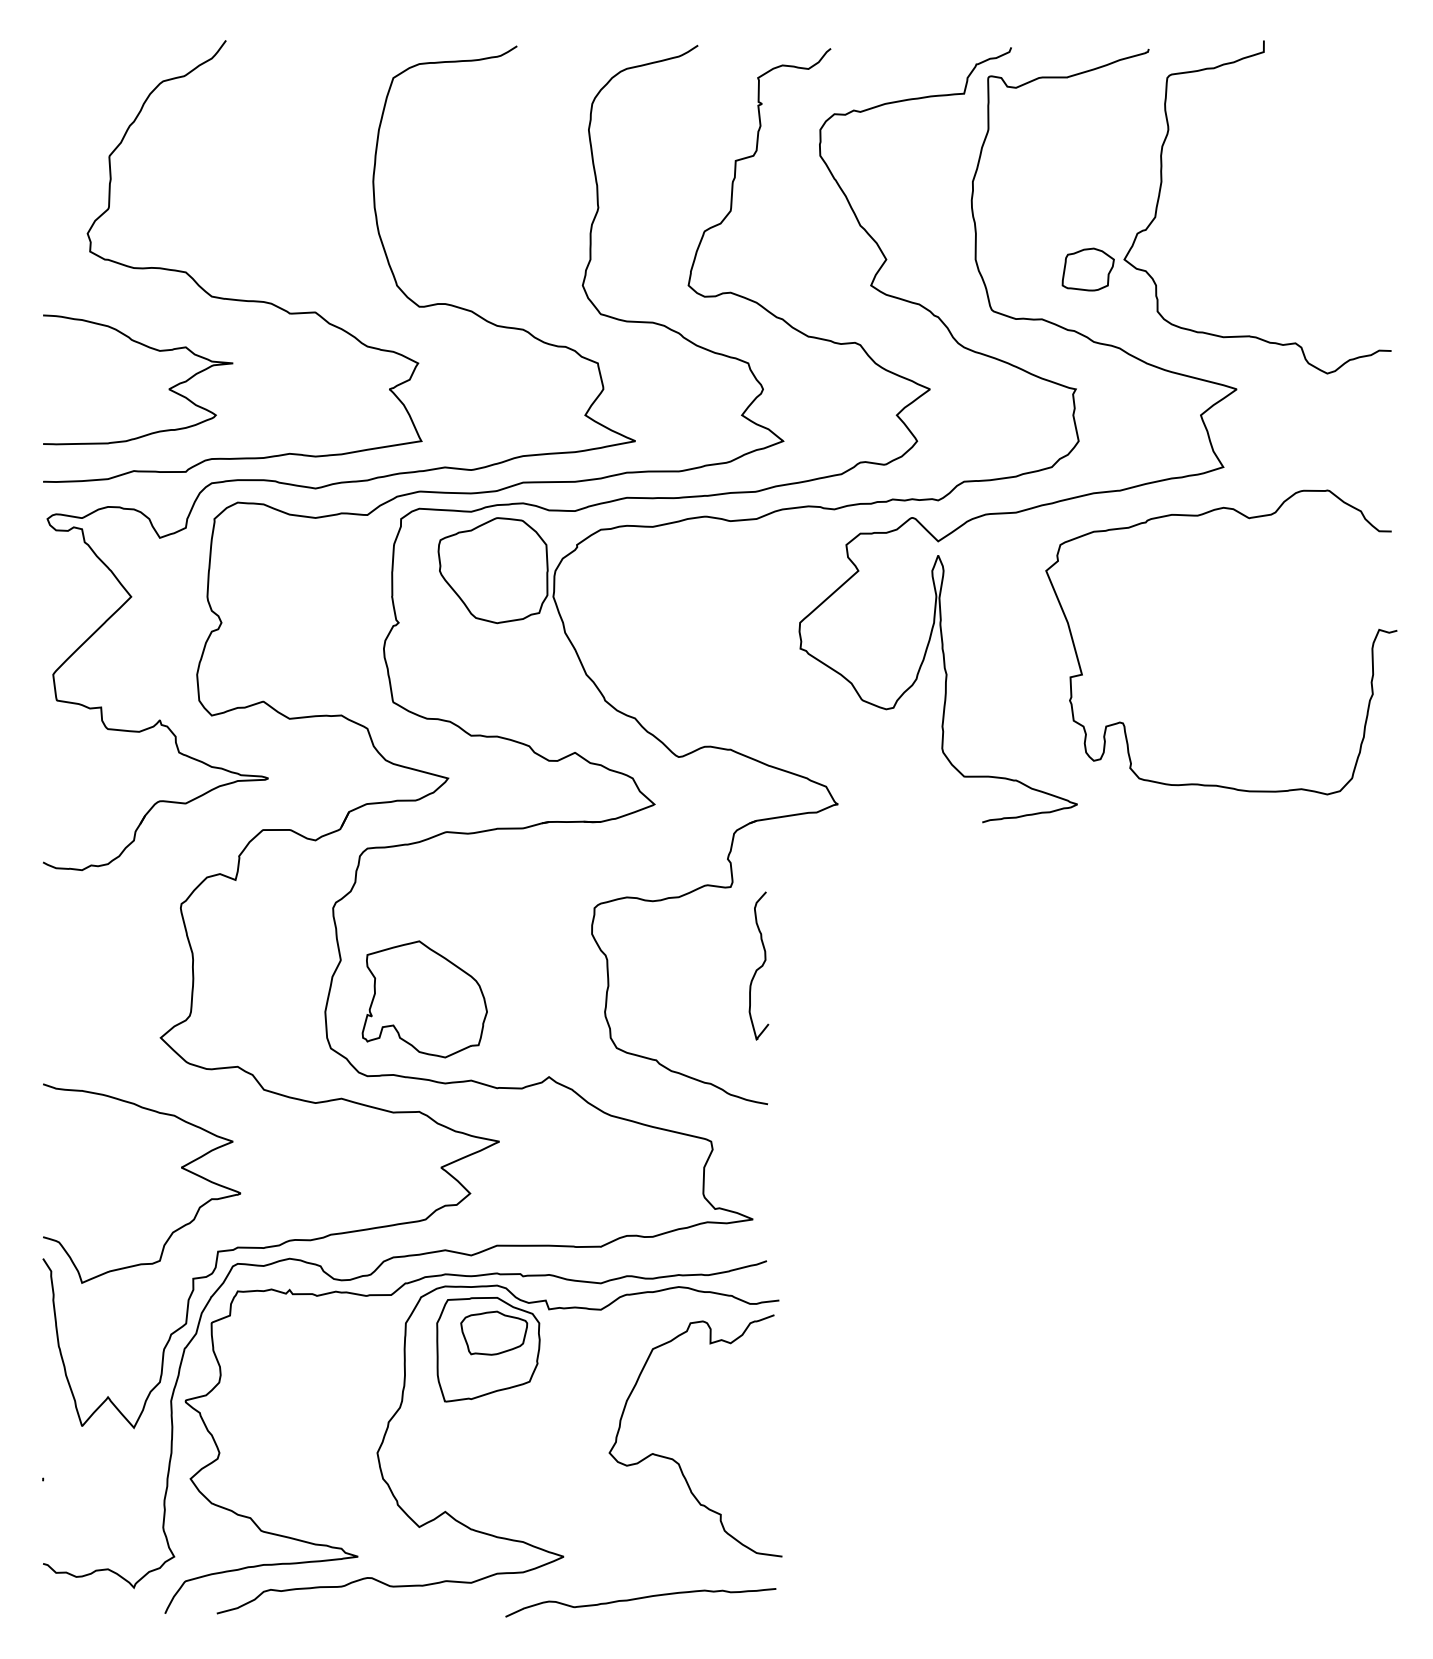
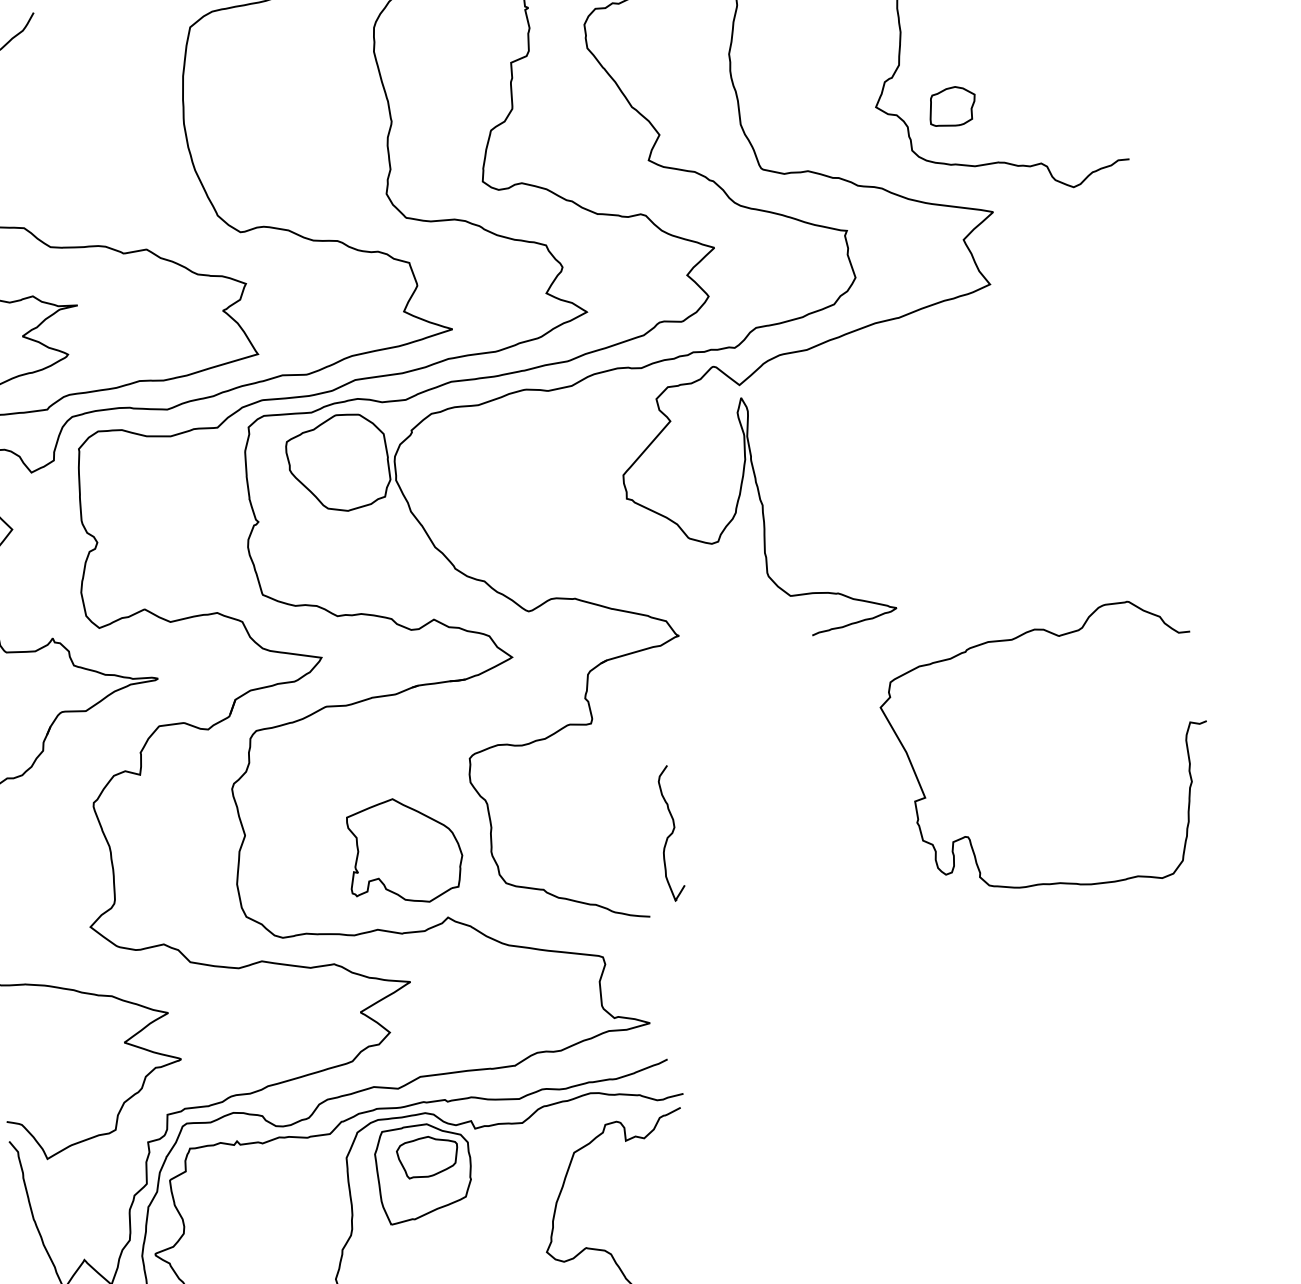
part: (1087, 269) -> (951, 106), moved
curve: (1249, 519) -> (1059, 637), moved
curve: (759, 966) -> (669, 834), moved
part: (424, 999) -> (403, 851), moved

